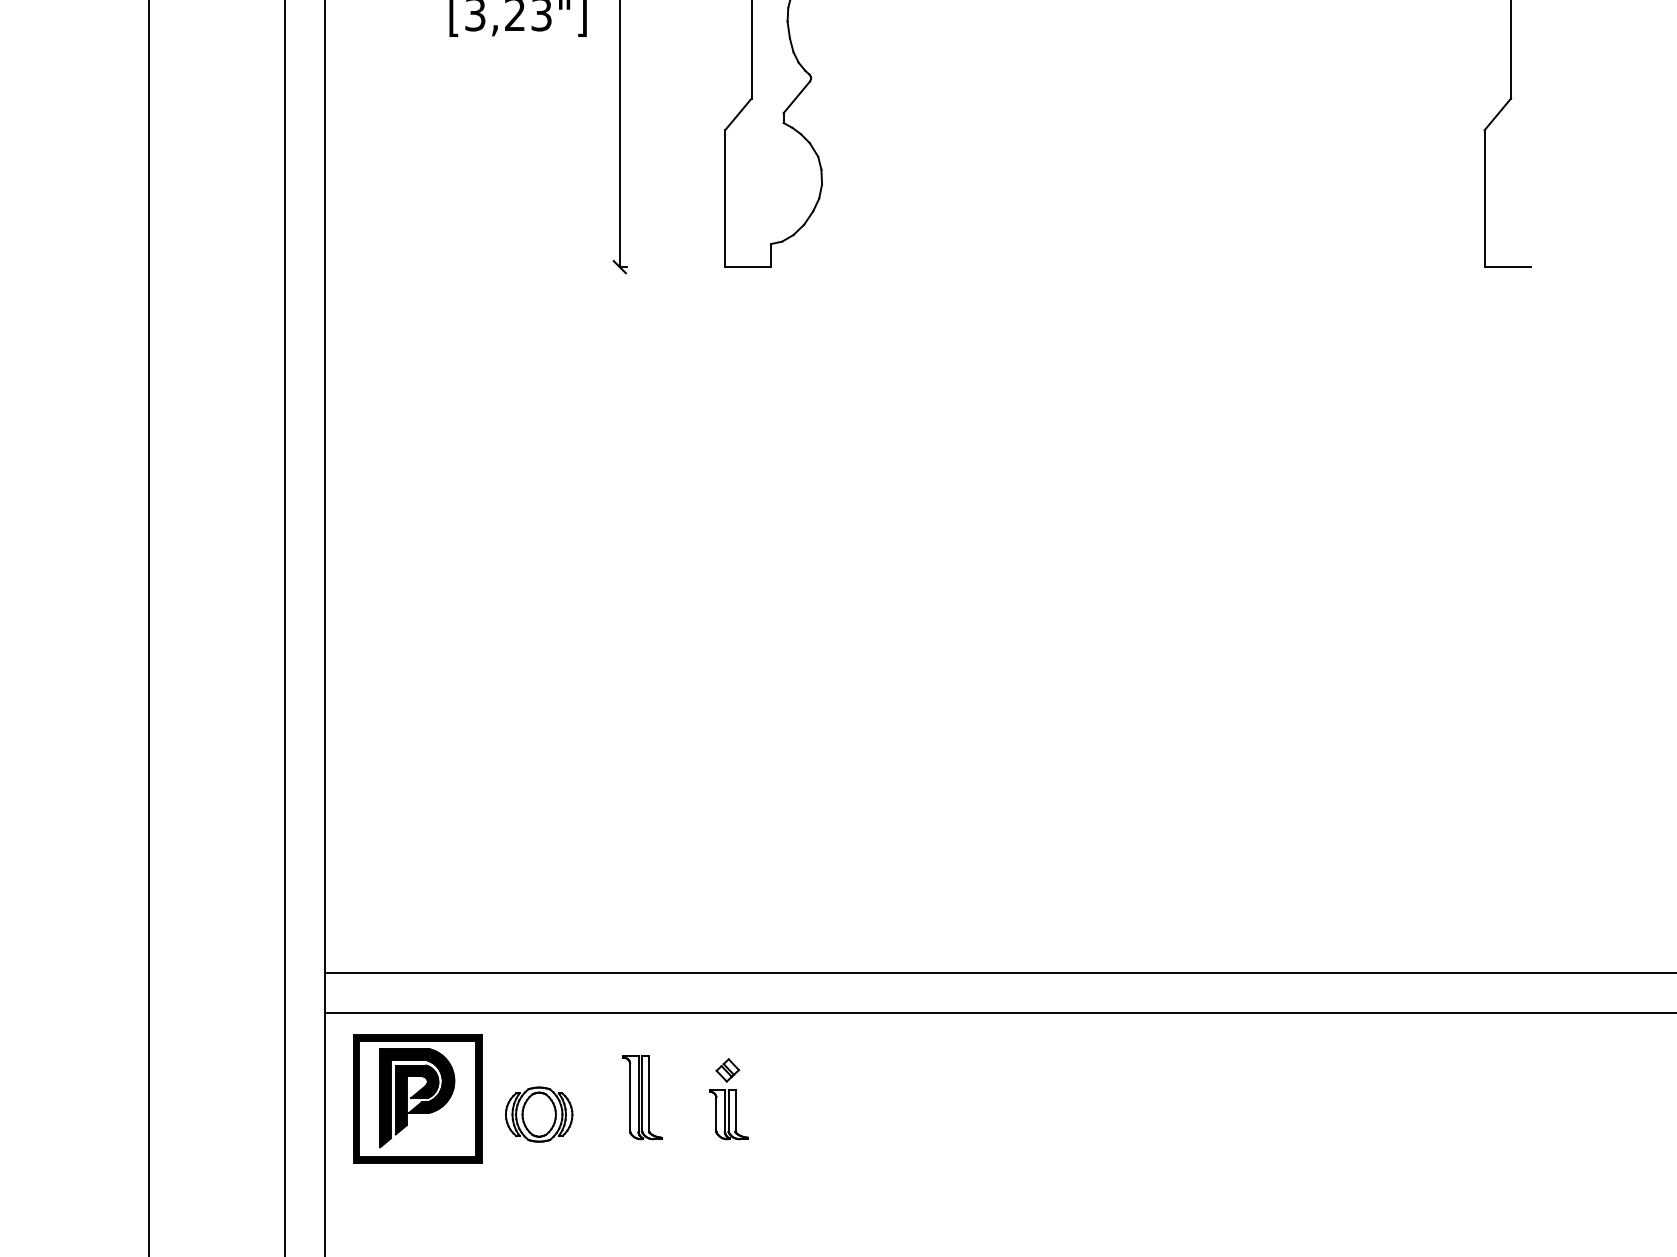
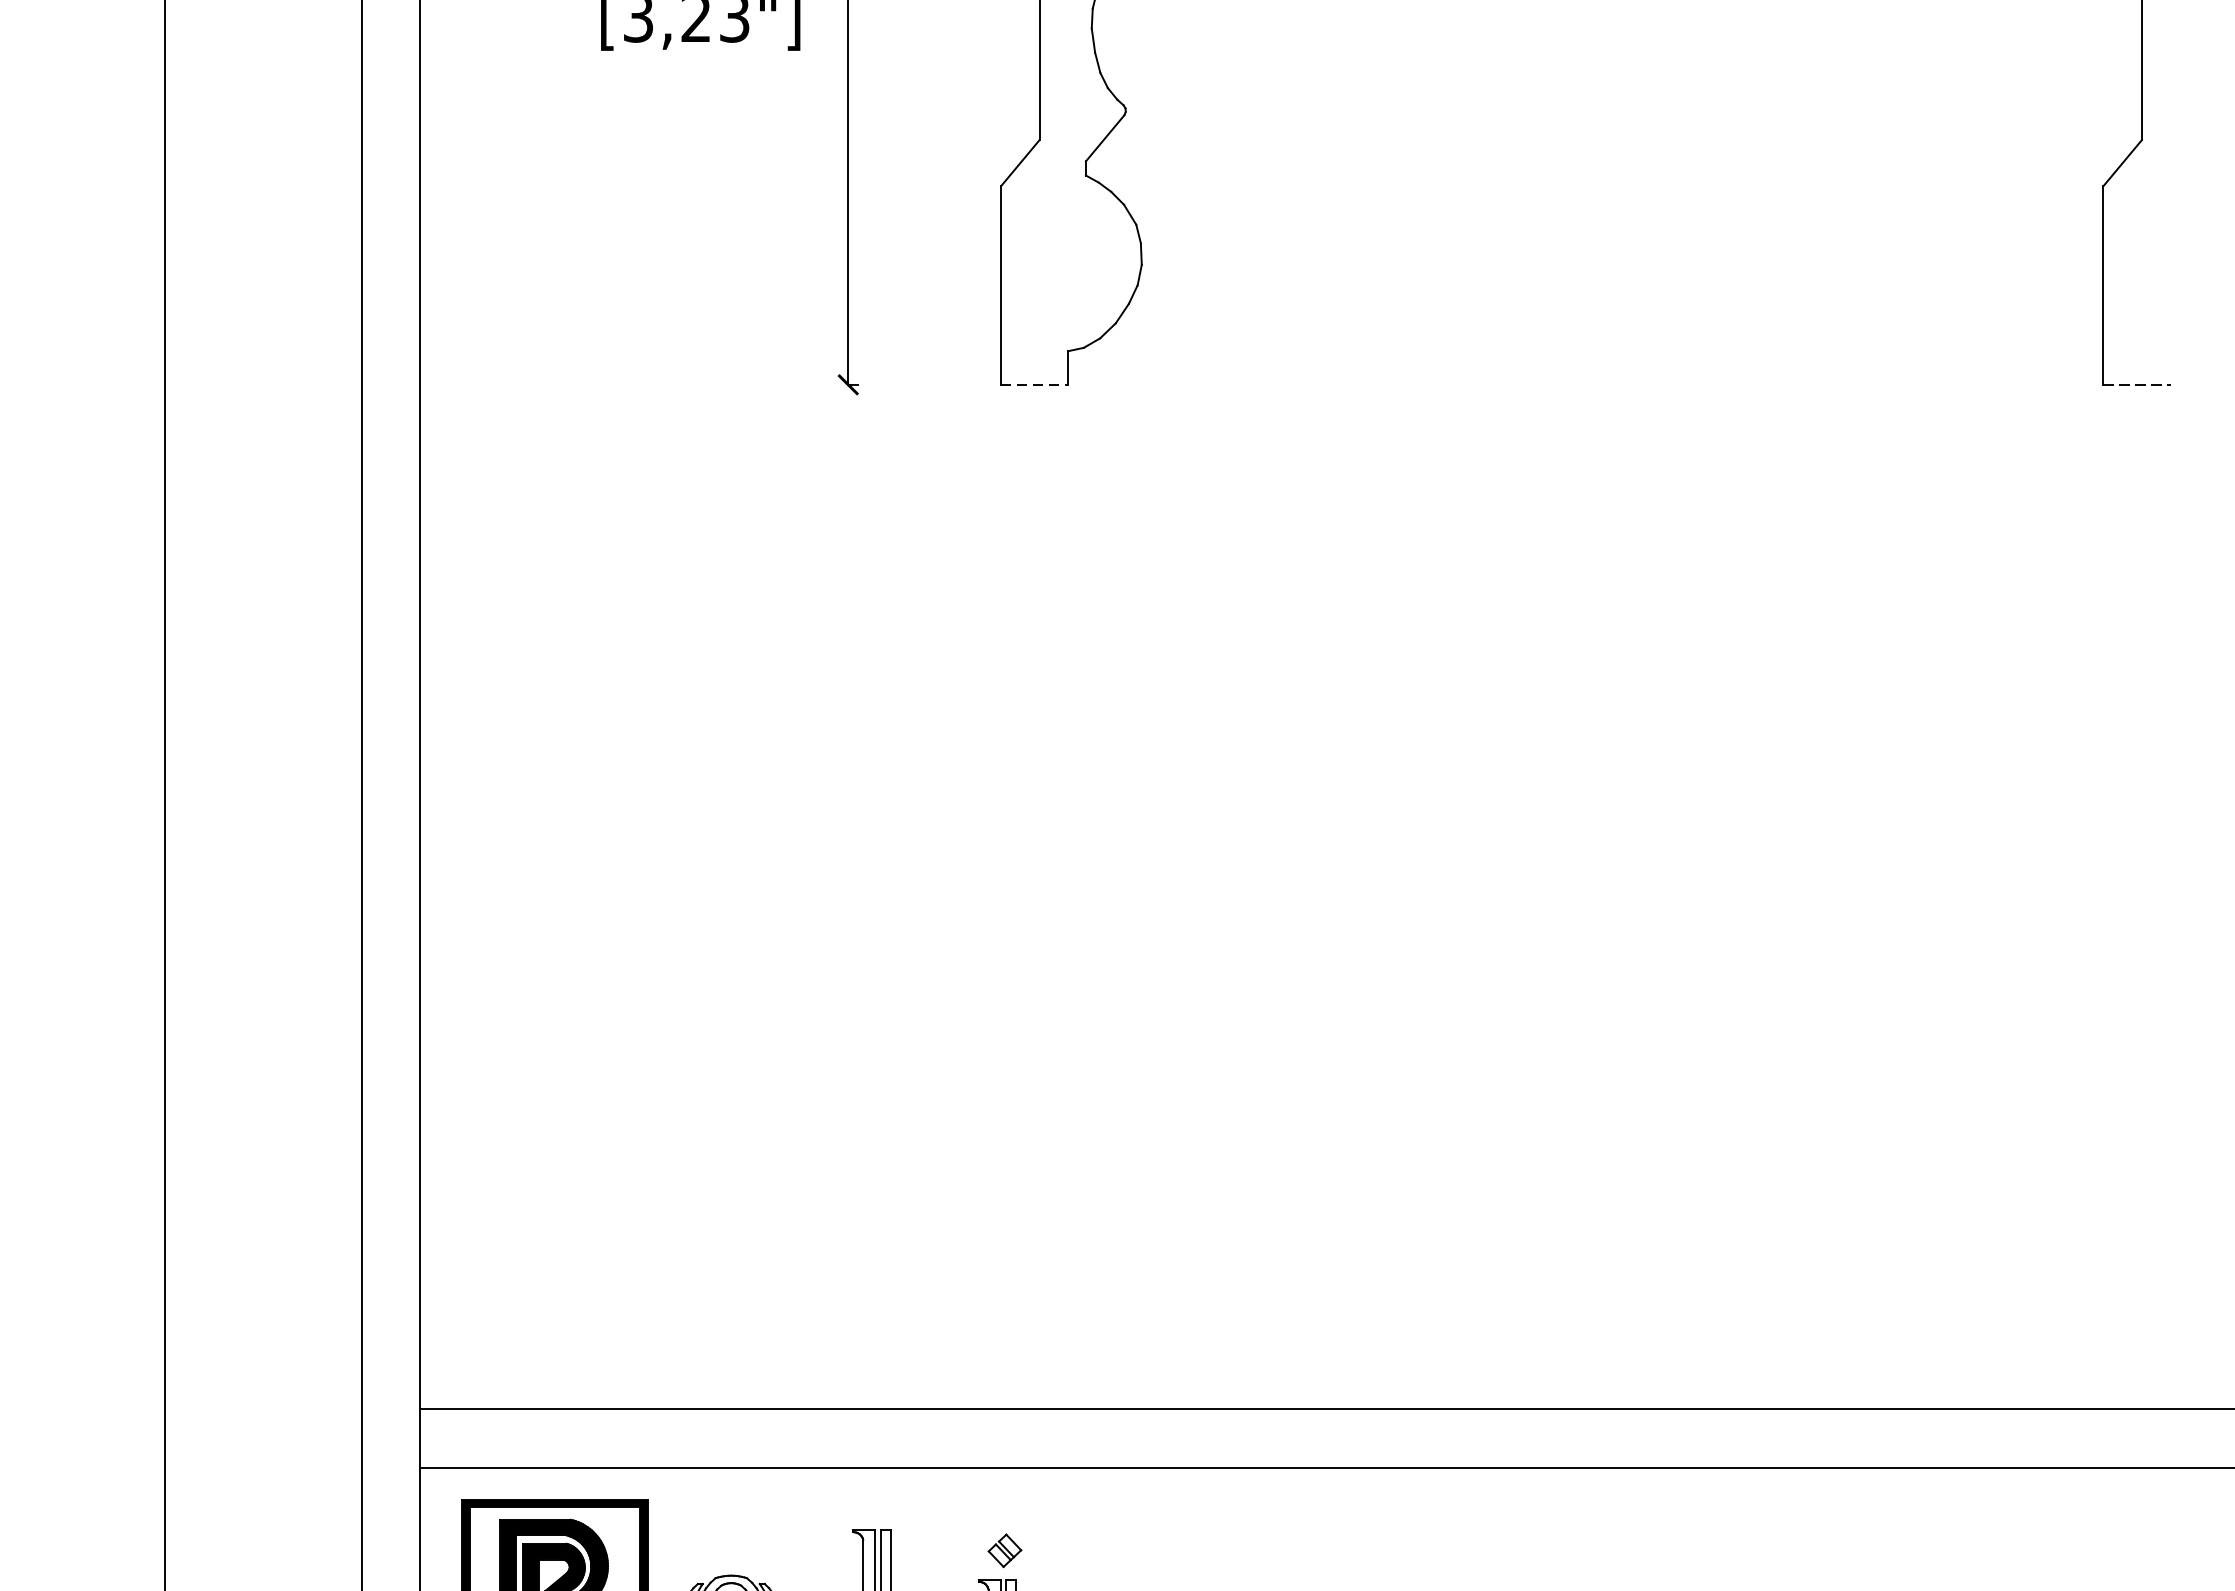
line: (748, 267) -> (1035, 385), solid -> dashed
line: (1508, 267) -> (2138, 385), solid -> dashed

